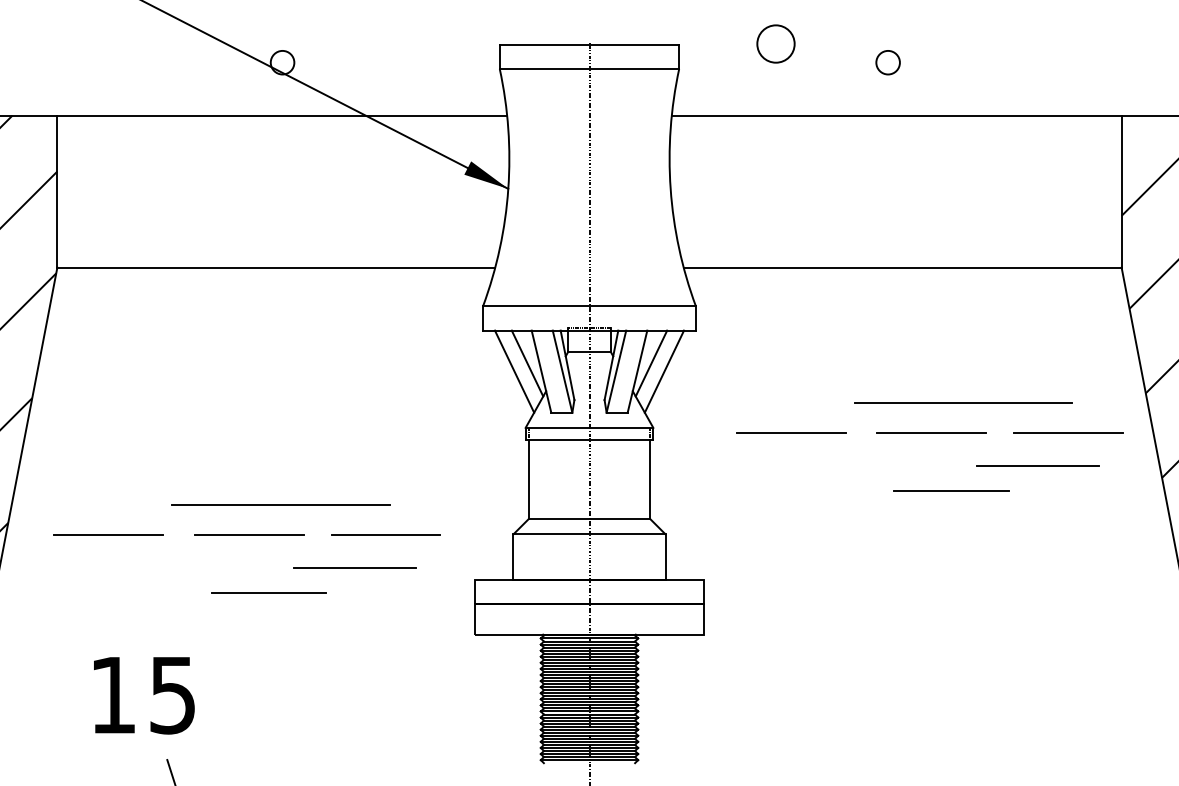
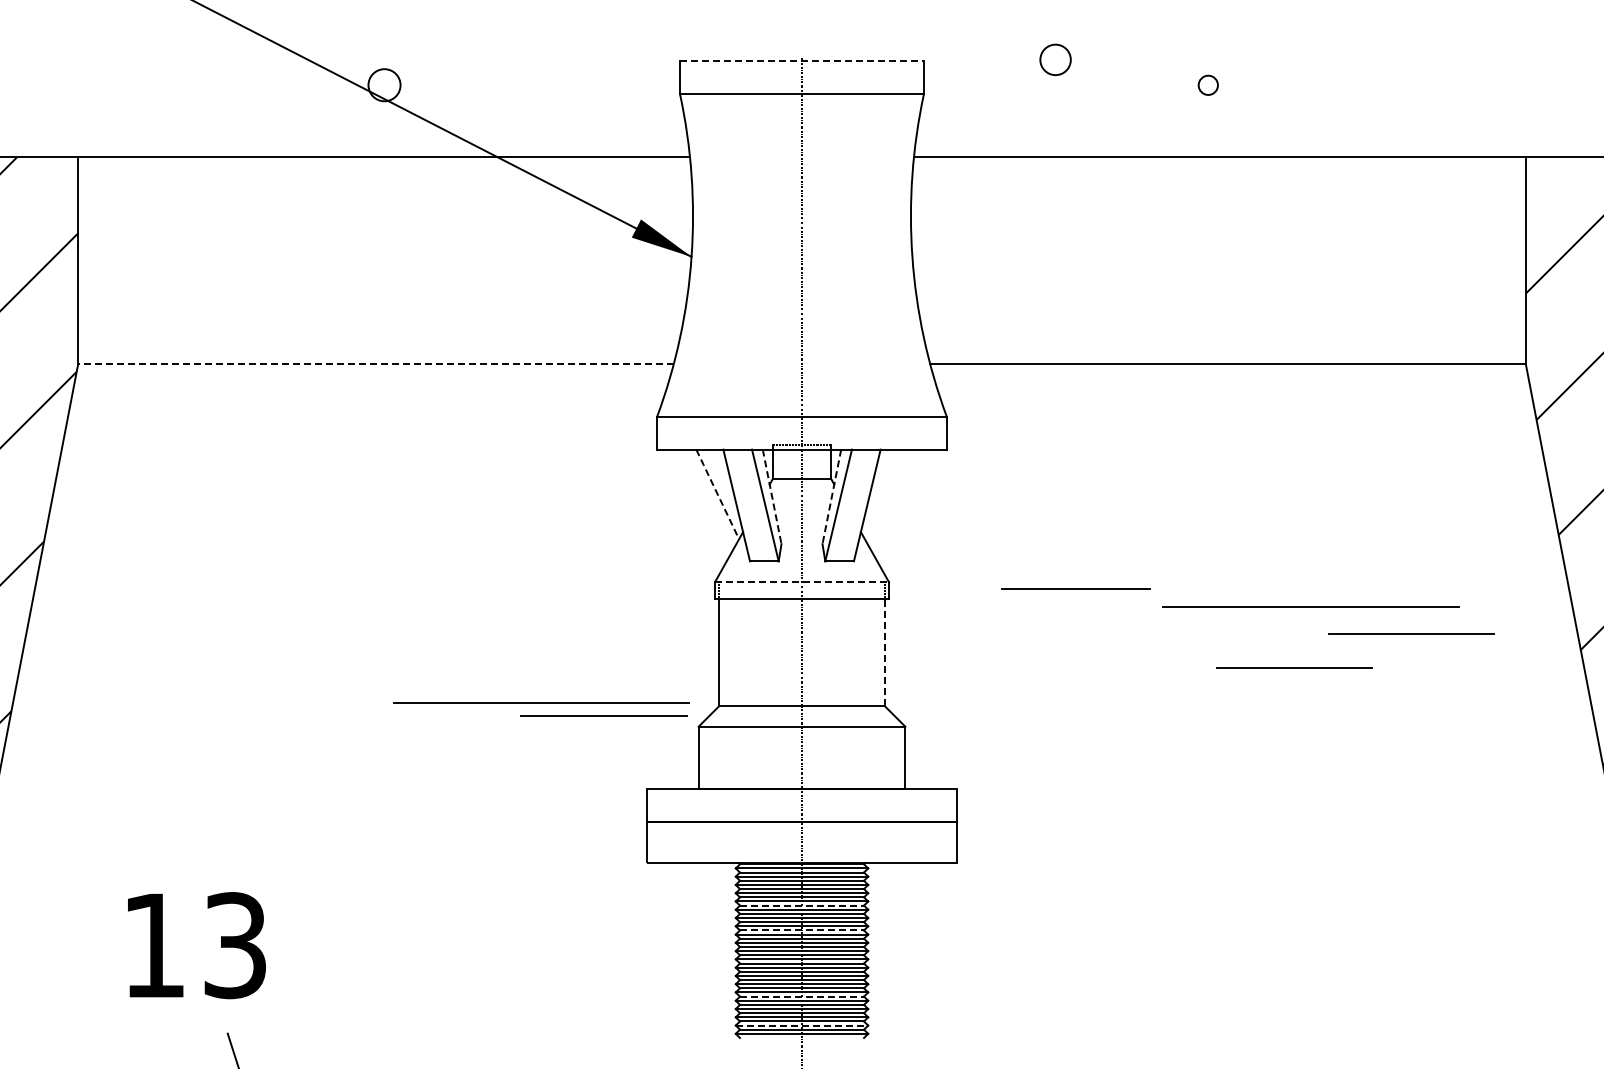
circle: (775, 43) -> (1055, 59), size x0.6
line: (589, 44) -> (802, 60), solid -> dashed
circle: (888, 62) -> (1208, 85), size x0.6
line: (276, 268) -> (376, 364), solid -> dashed
line: (527, 363) -> (717, 494), solid -> dashed
line: (650, 363) -> (885, 494), removed
line: (567, 365) -> (772, 497), solid -> dashed
line: (611, 365) -> (831, 497), solid -> dashed
line: (514, 371) -> (699, 505), removed
line: (664, 371) -> (903, 505), removed
line: (963, 402) -> (1310, 606), moved
line: (589, 427) -> (802, 581), solid -> dashed
line: (931, 432) -> (1267, 588), removed
line: (1068, 432) -> (1453, 588), removed
line: (650, 479) -> (884, 652), solid -> dashed
line: (281, 504) -> (541, 702), moved
line: (108, 534) -> (147, 727), removed
line: (249, 534) -> (339, 727), removed
line: (386, 534) -> (525, 727), removed
line: (354, 567) -> (603, 715), moved
line: (268, 592) -> (365, 806), removed
line: (589, 665) -> (802, 905), solid -> dashed
line: (589, 684) -> (802, 930), solid -> dashed
text: (172, 695) -> (234, 945), 15 -> 13
line: (589, 732) -> (802, 996), solid -> dashed
line: (589, 753) -> (802, 1025), solid -> dashed

